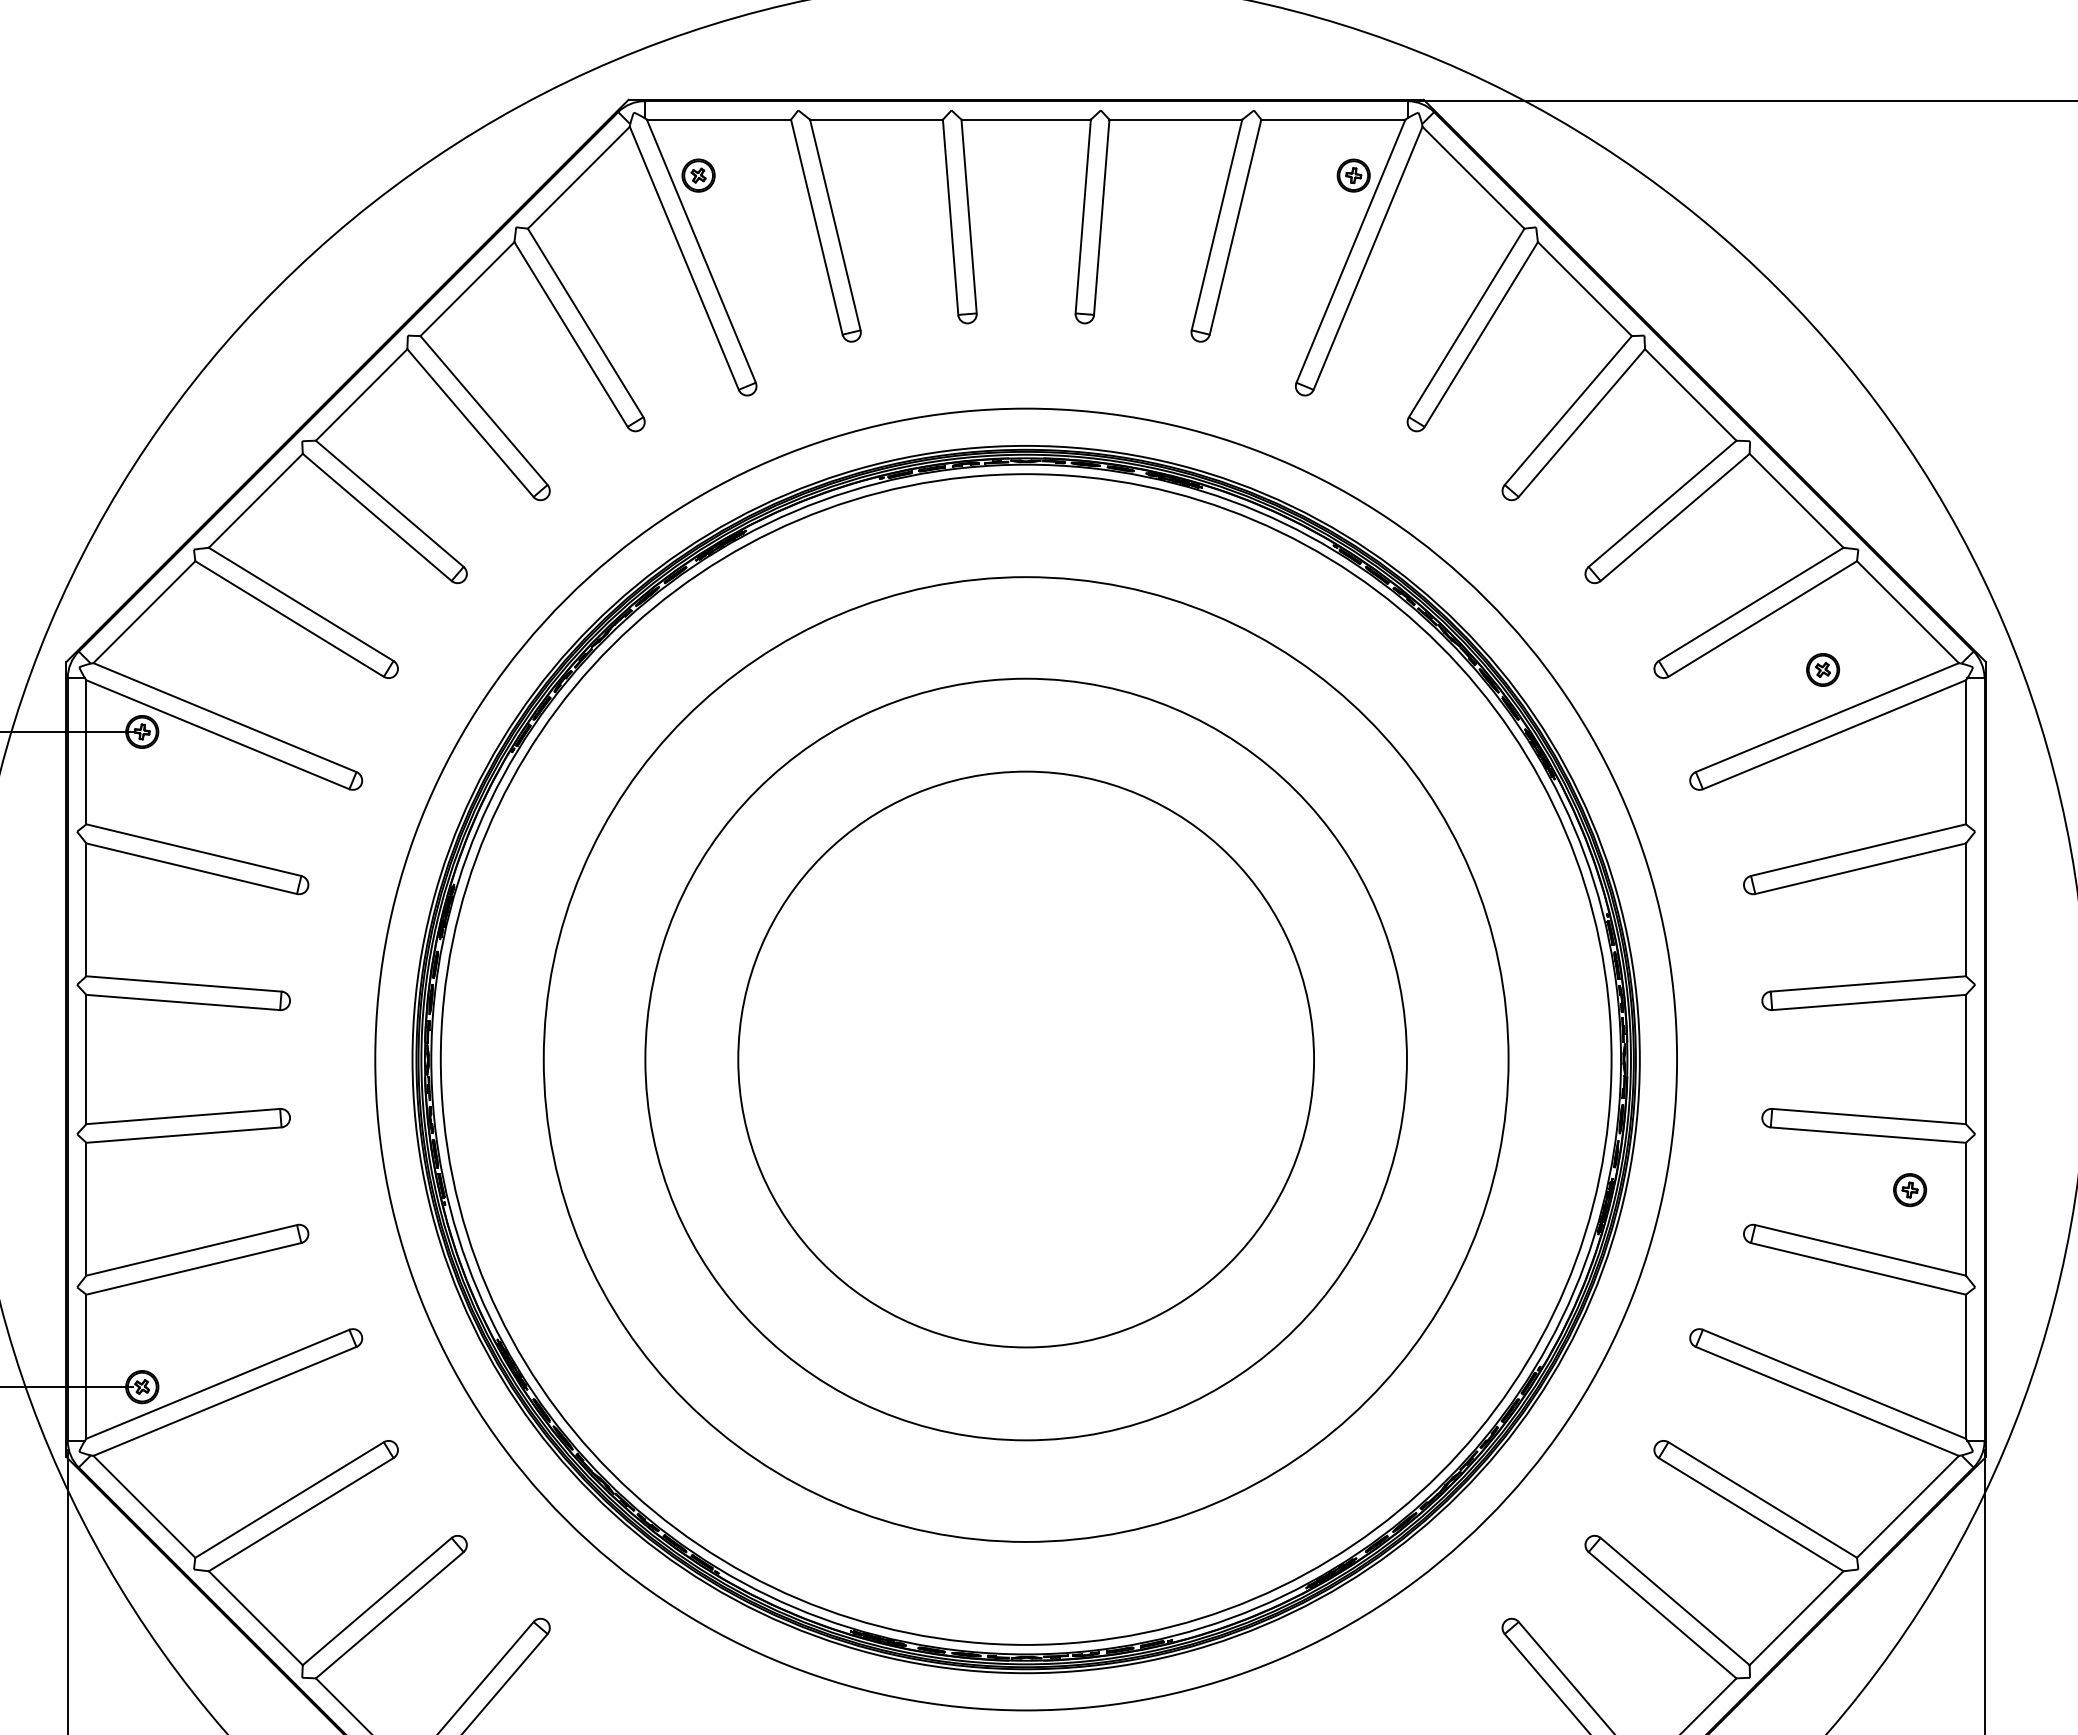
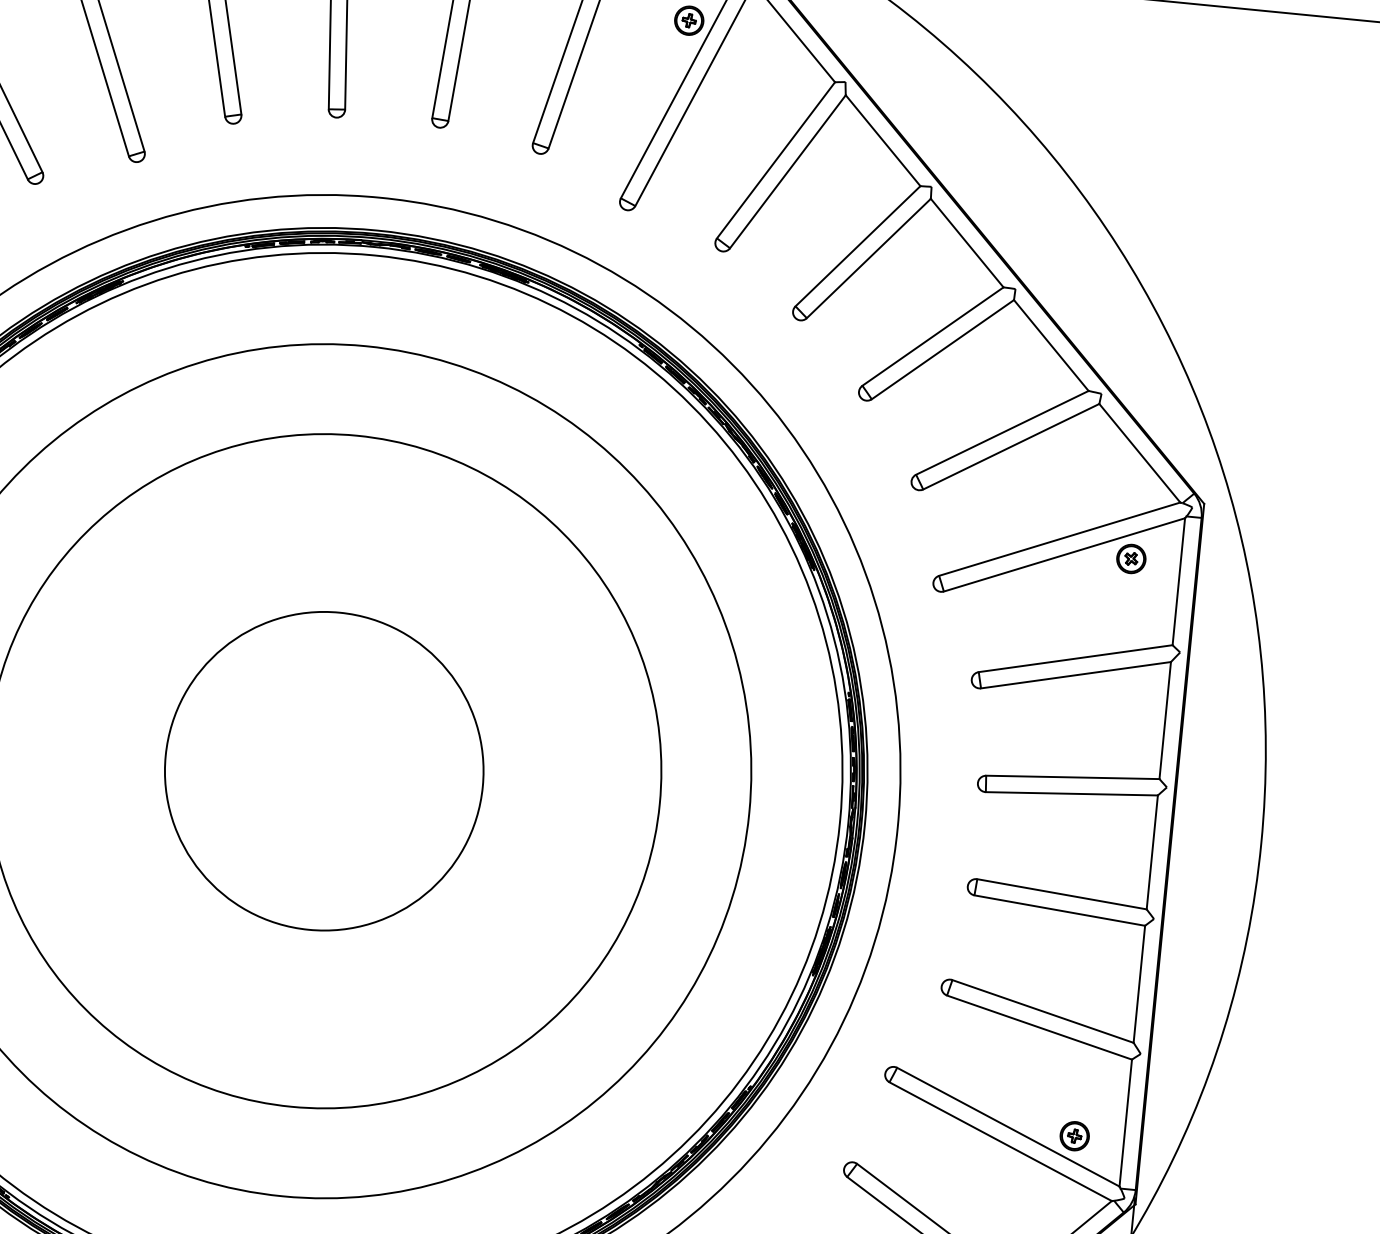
part: (1822, 669) -> (1130, 558), moved
circle: (1026, 1059) -> (324, 771), size x0.62
part: (1909, 1190) -> (1074, 1136), moved

